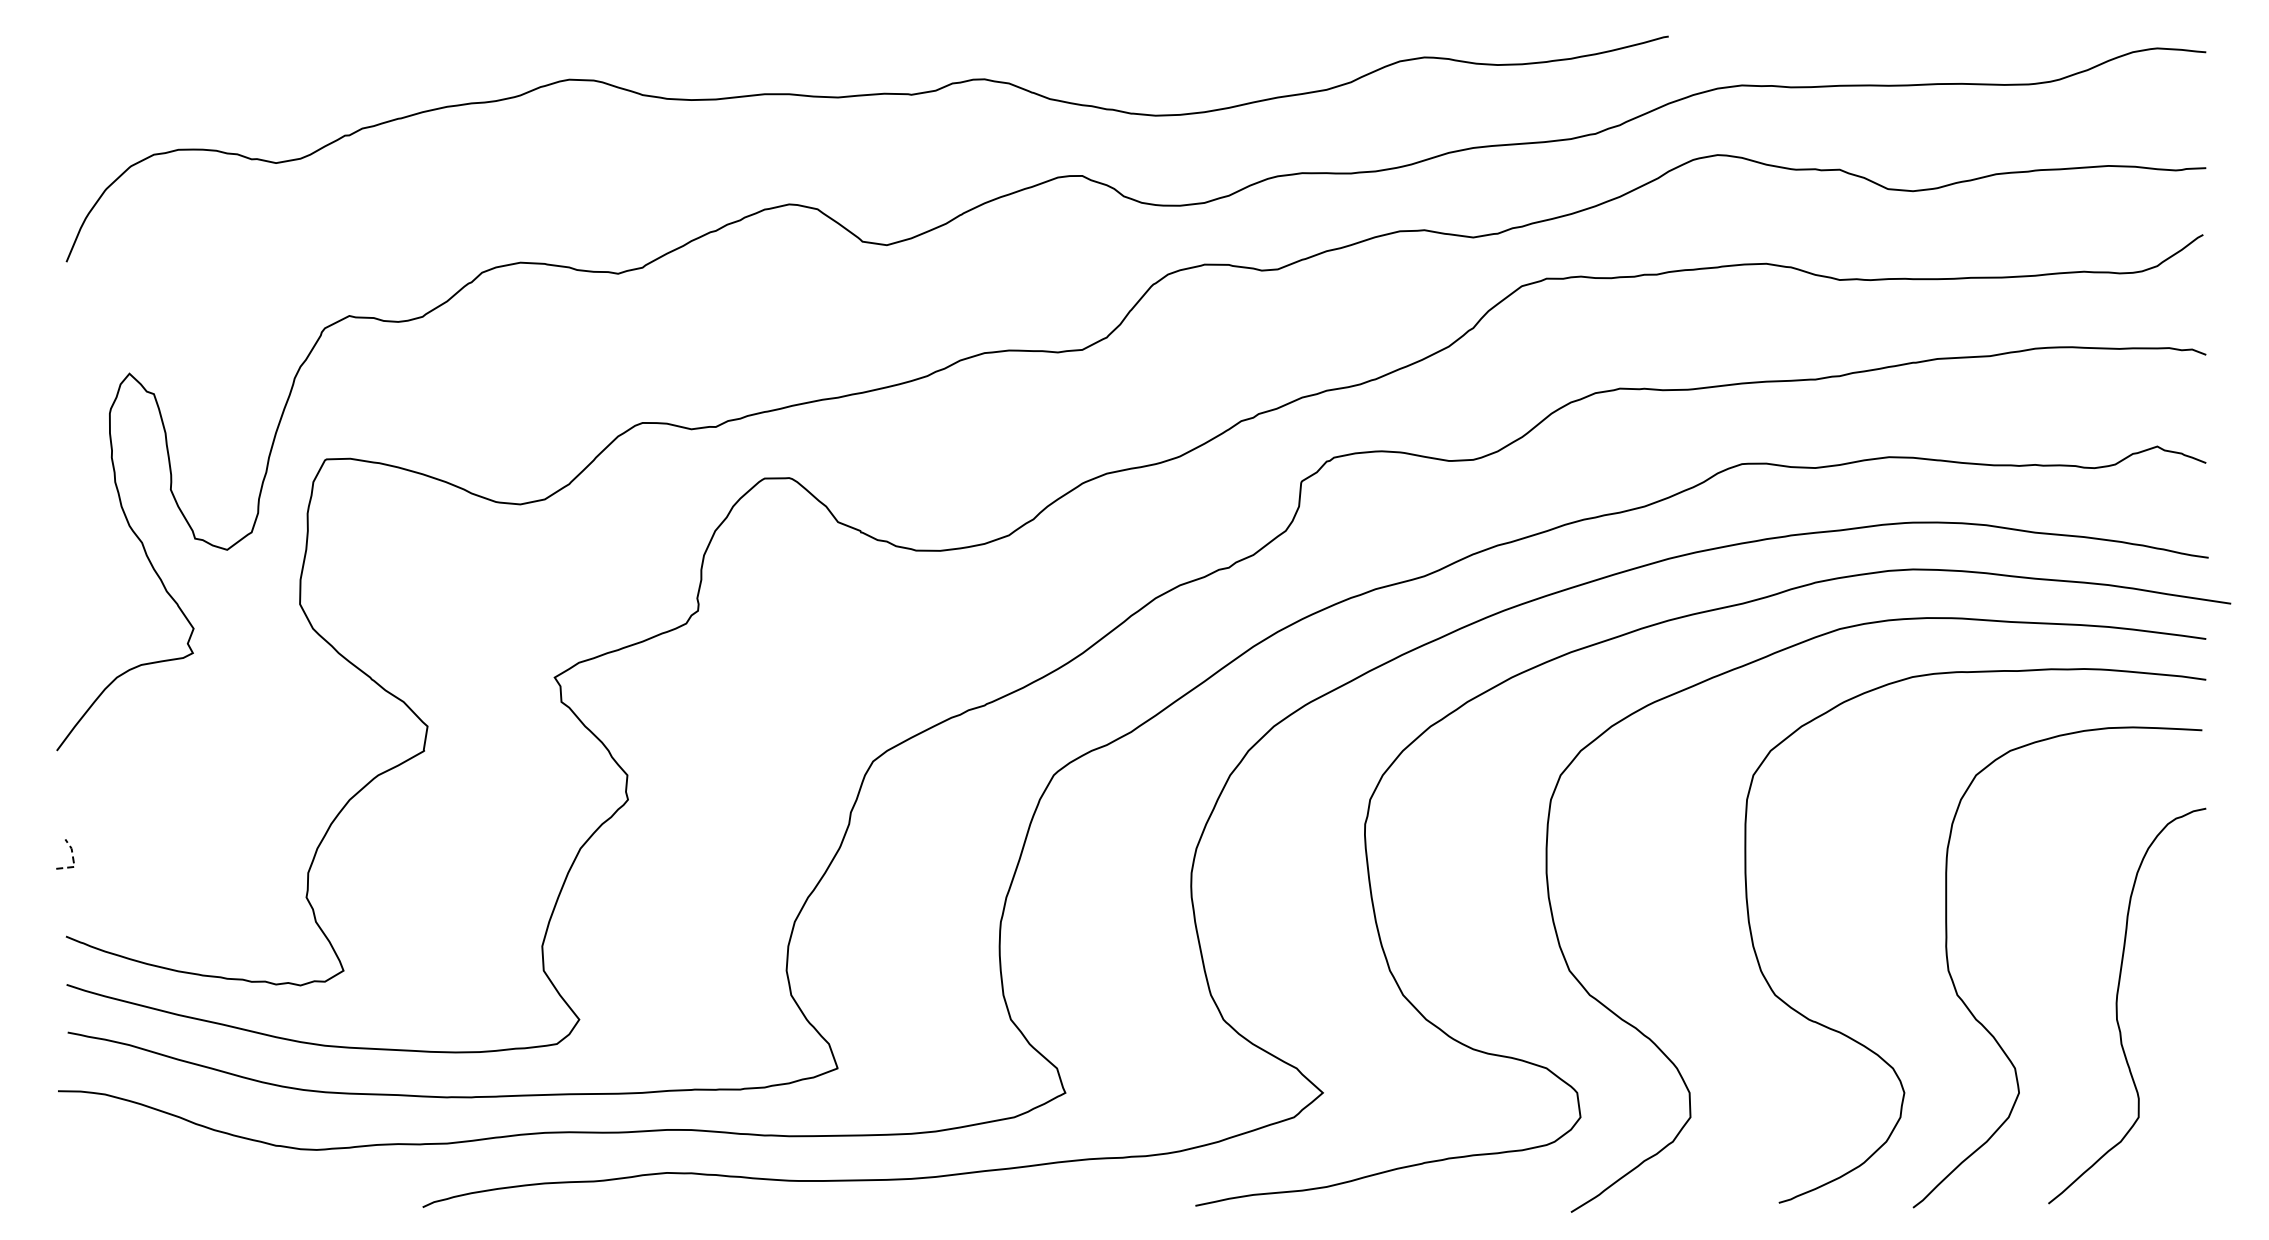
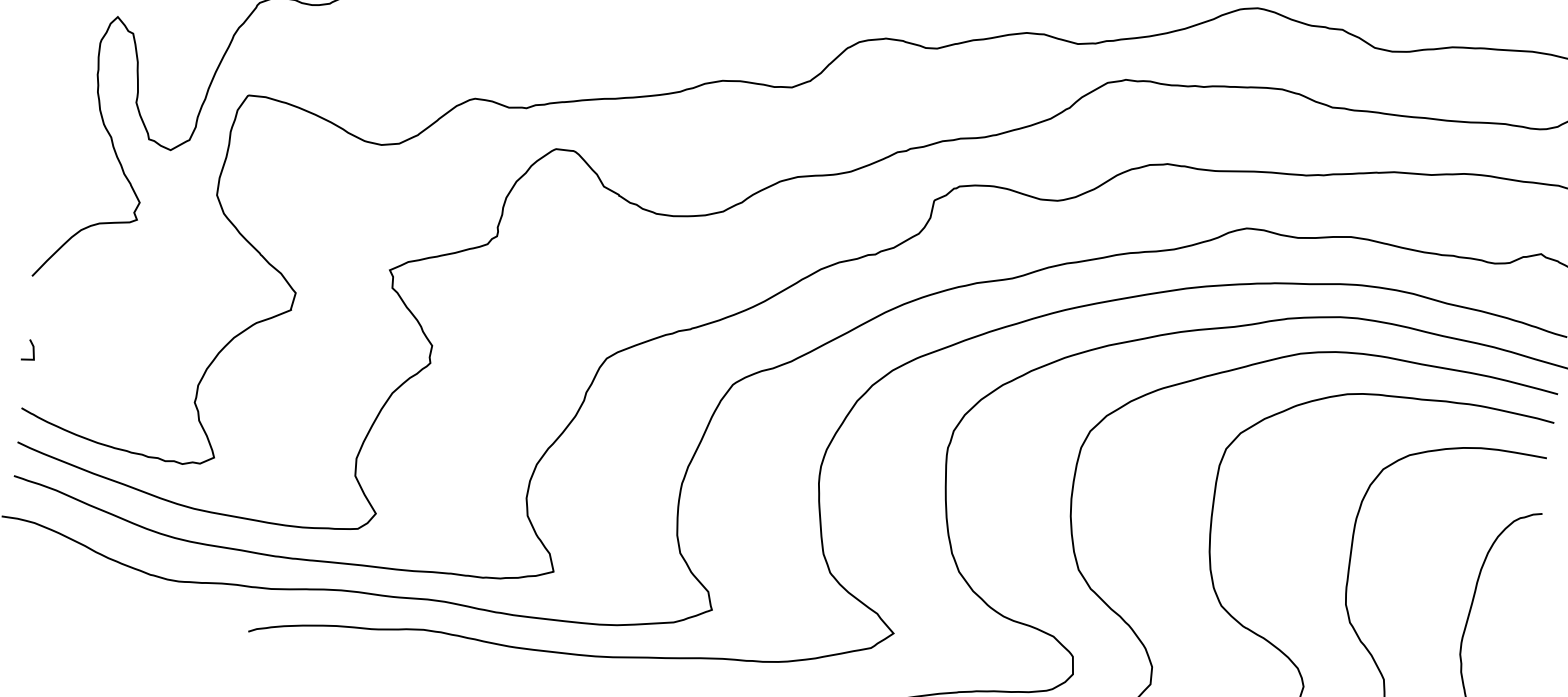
line: (73, 861) -> (33, 355), dashed -> solid

